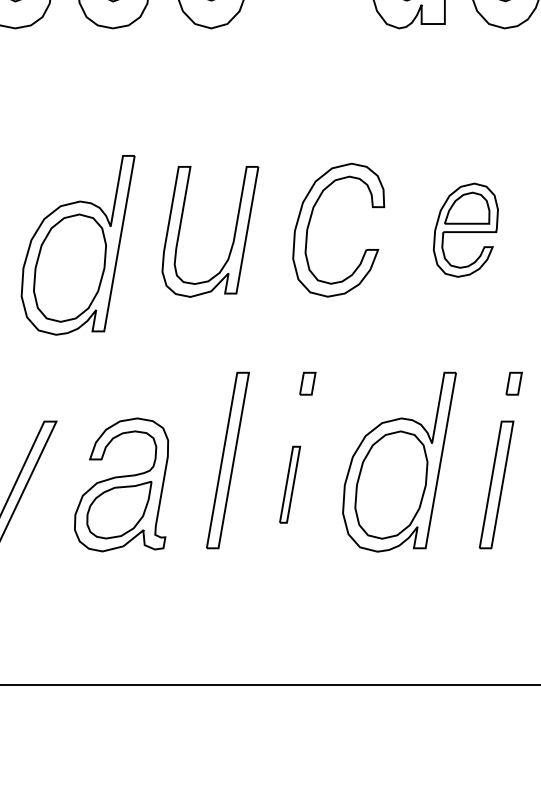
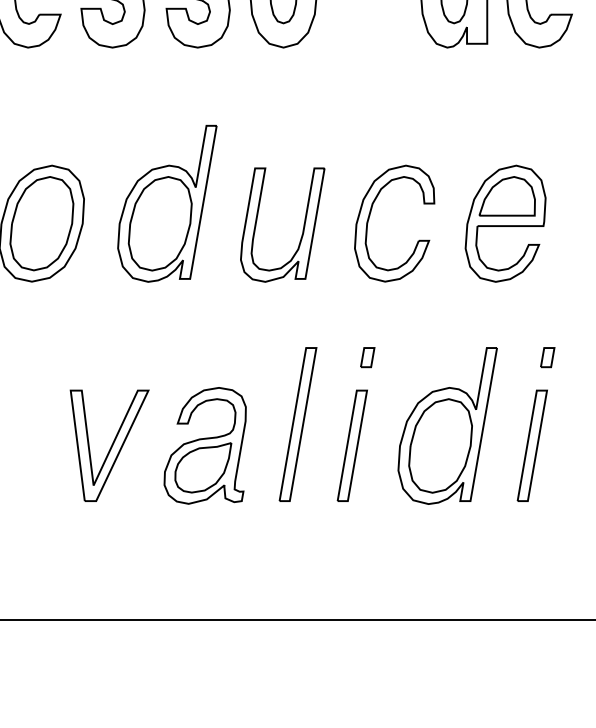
part: (465, 230) -> (505, 223), size x1.43
part: (78, 244) -> (167, 203), moved
part: (289, 484) -> (351, 445), size x1.67

